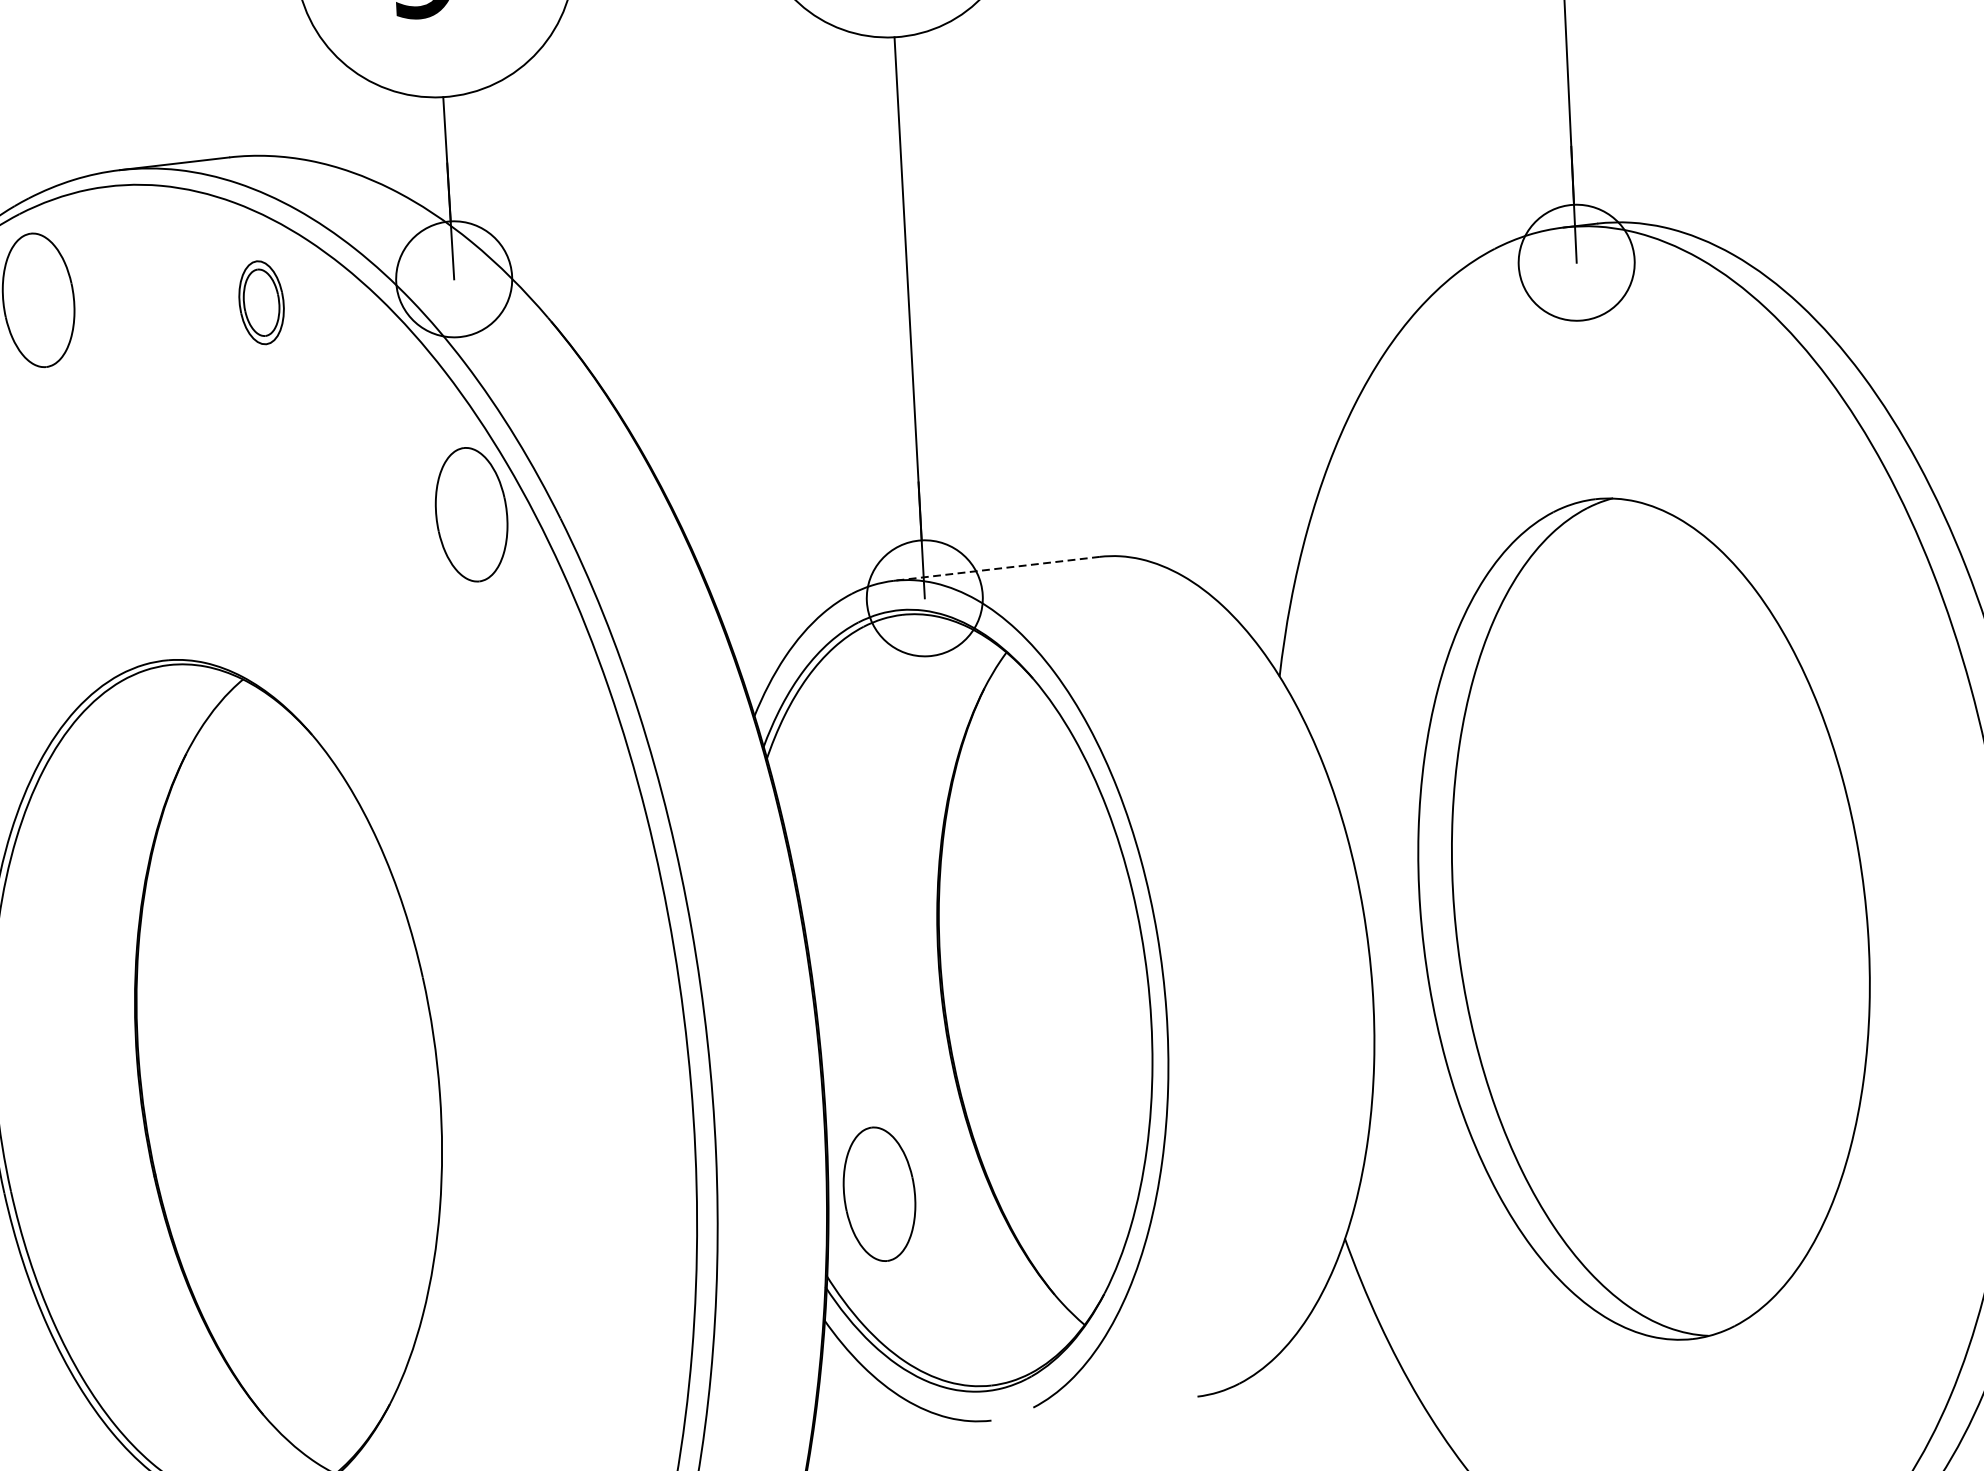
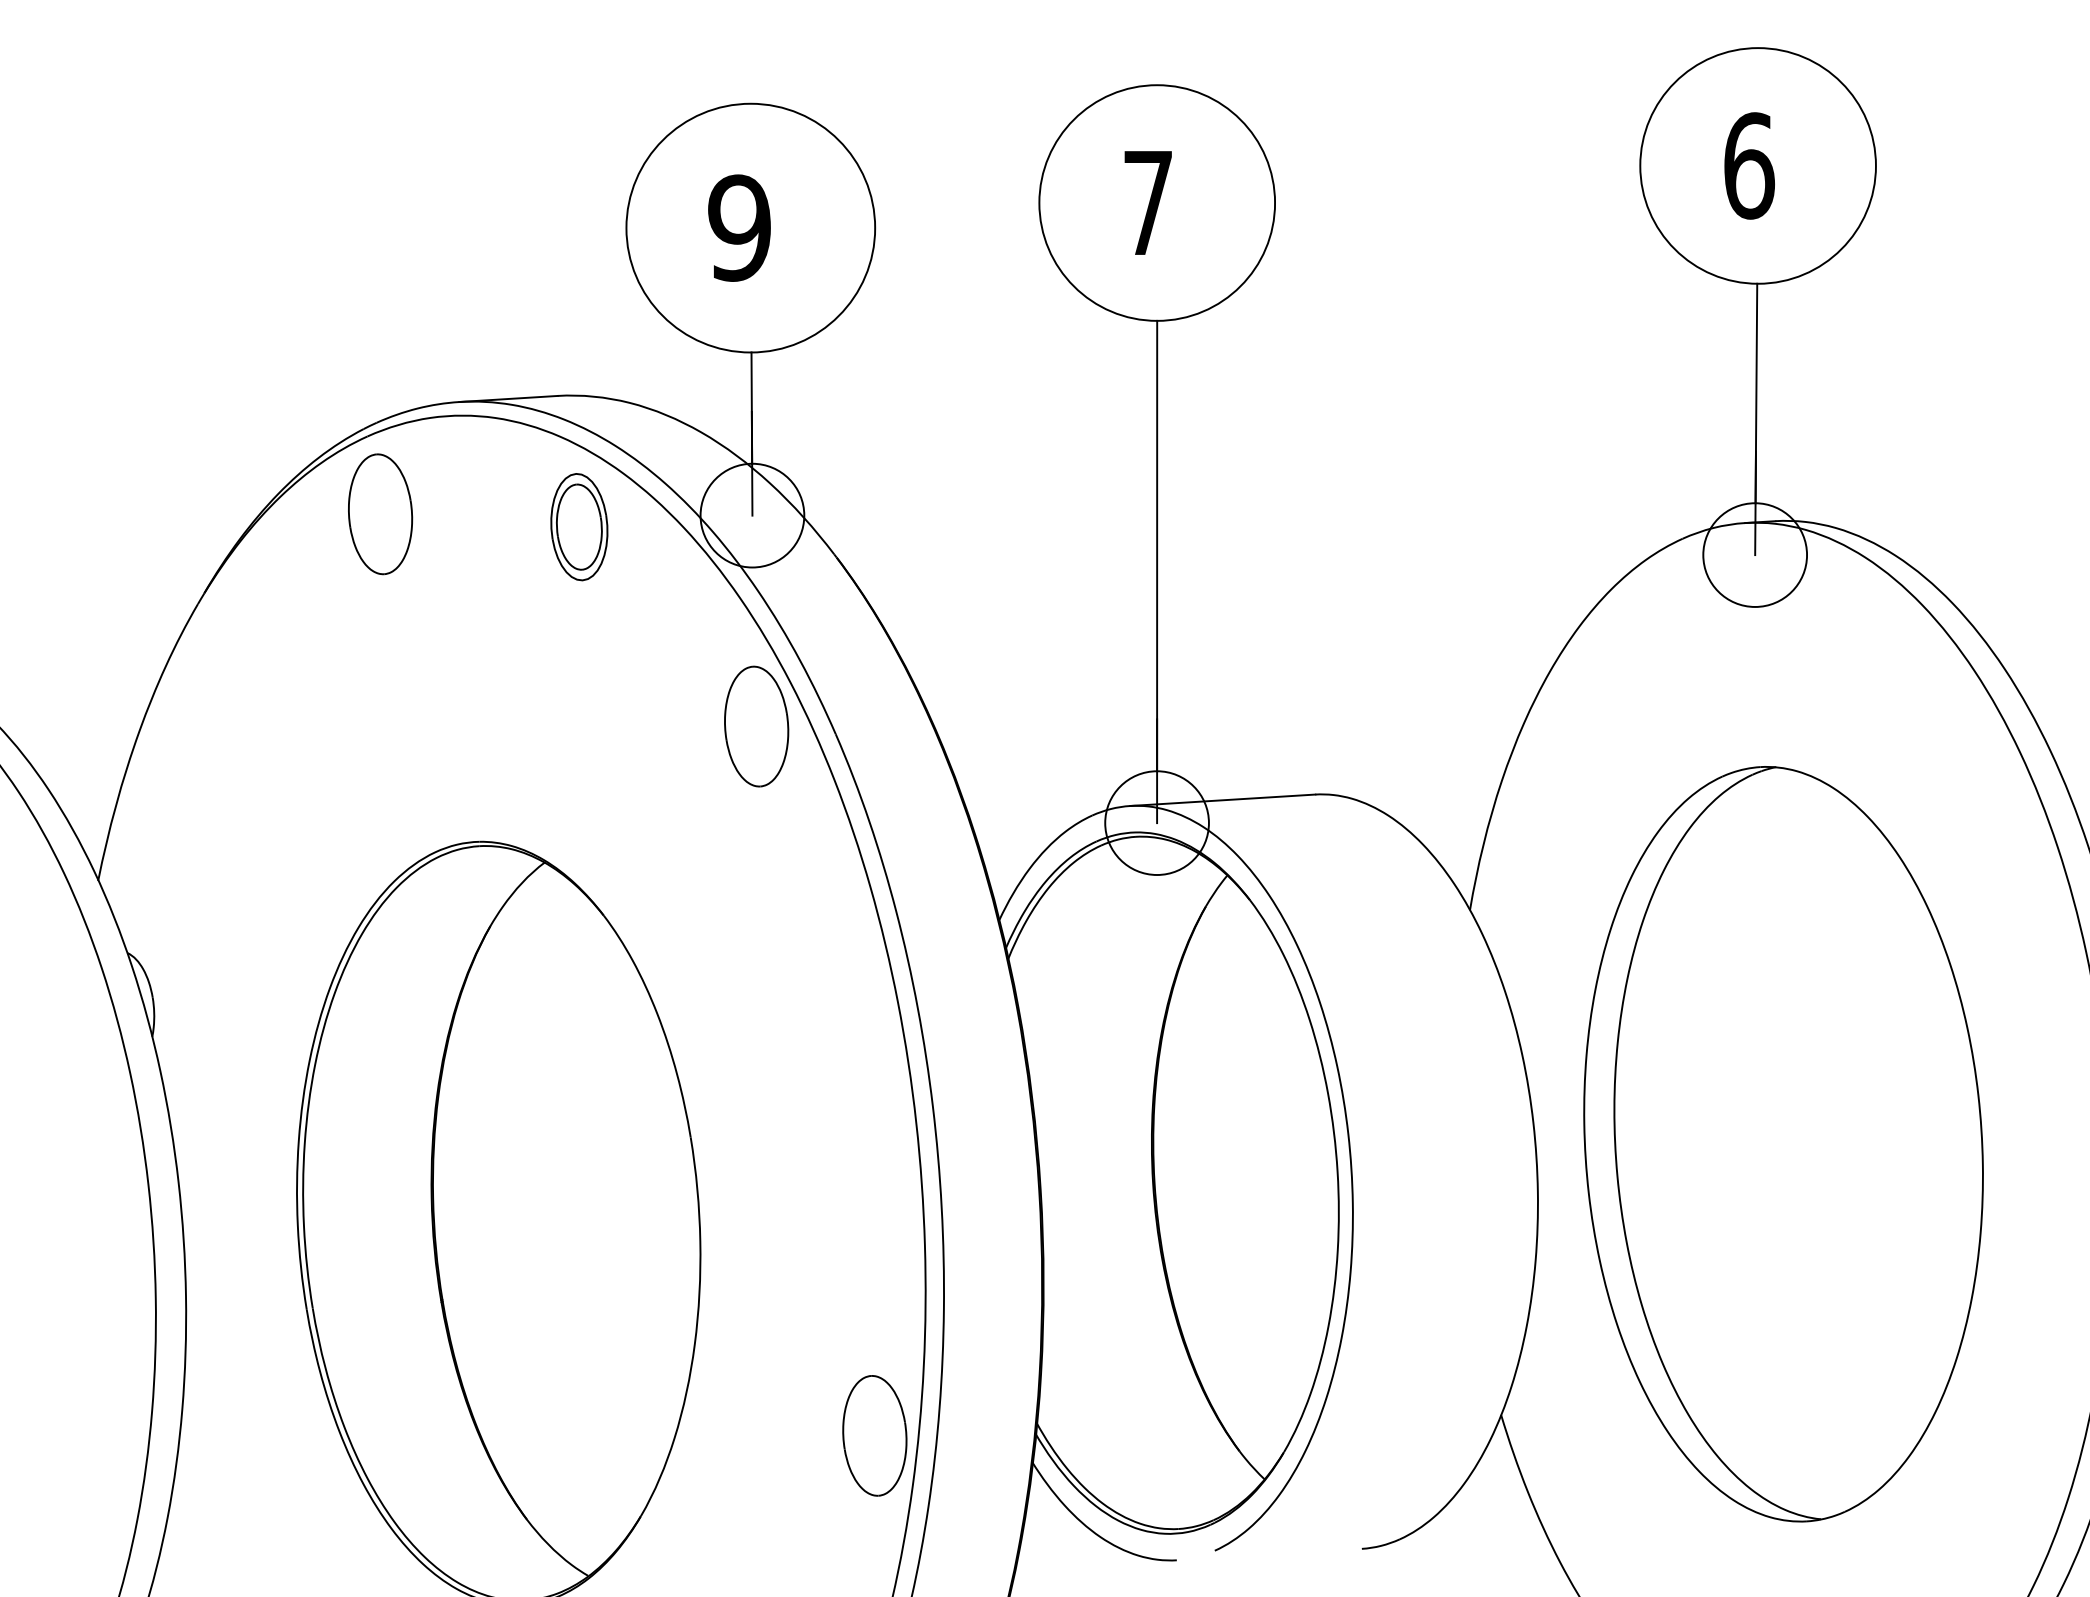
part: (261, 303) -> (579, 527), size x1.43
line: (996, 569) -> (1222, 800), dashed -> solid
part: (879, 1193) -> (874, 1435), moved

